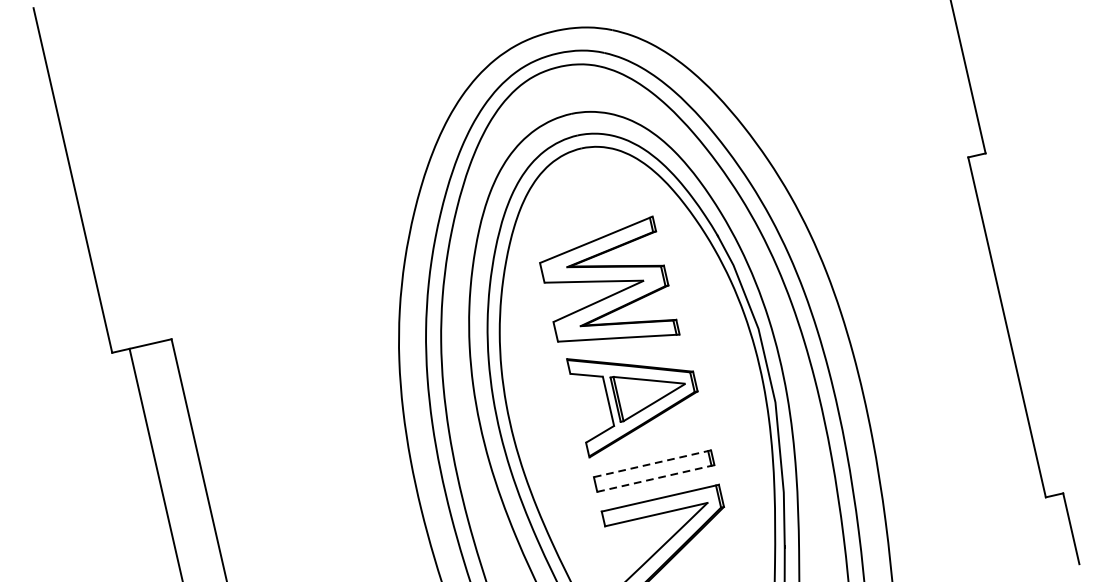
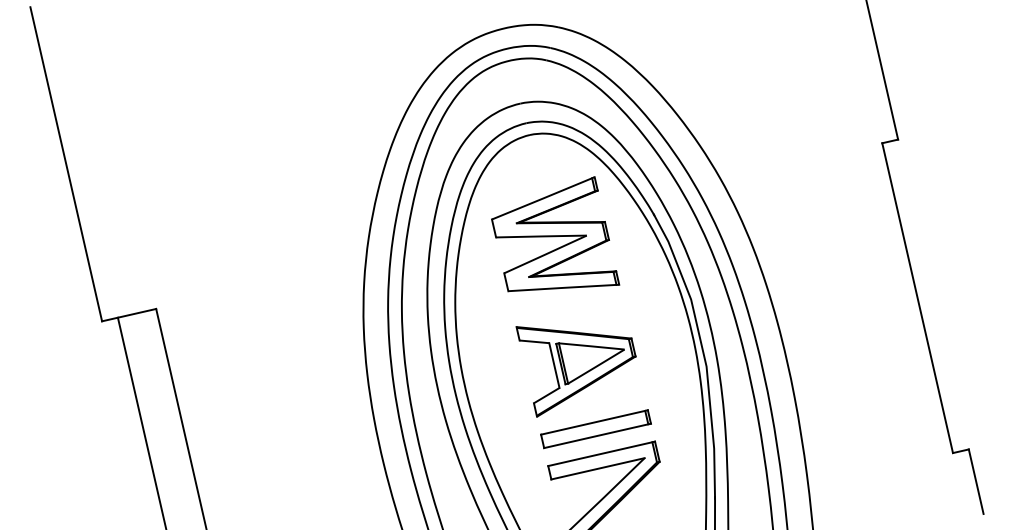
part: (609, 279) -> (555, 234), moved
line: (652, 463) -> (594, 422), dashed -> solid
line: (655, 478) -> (597, 435), dashed -> solid

